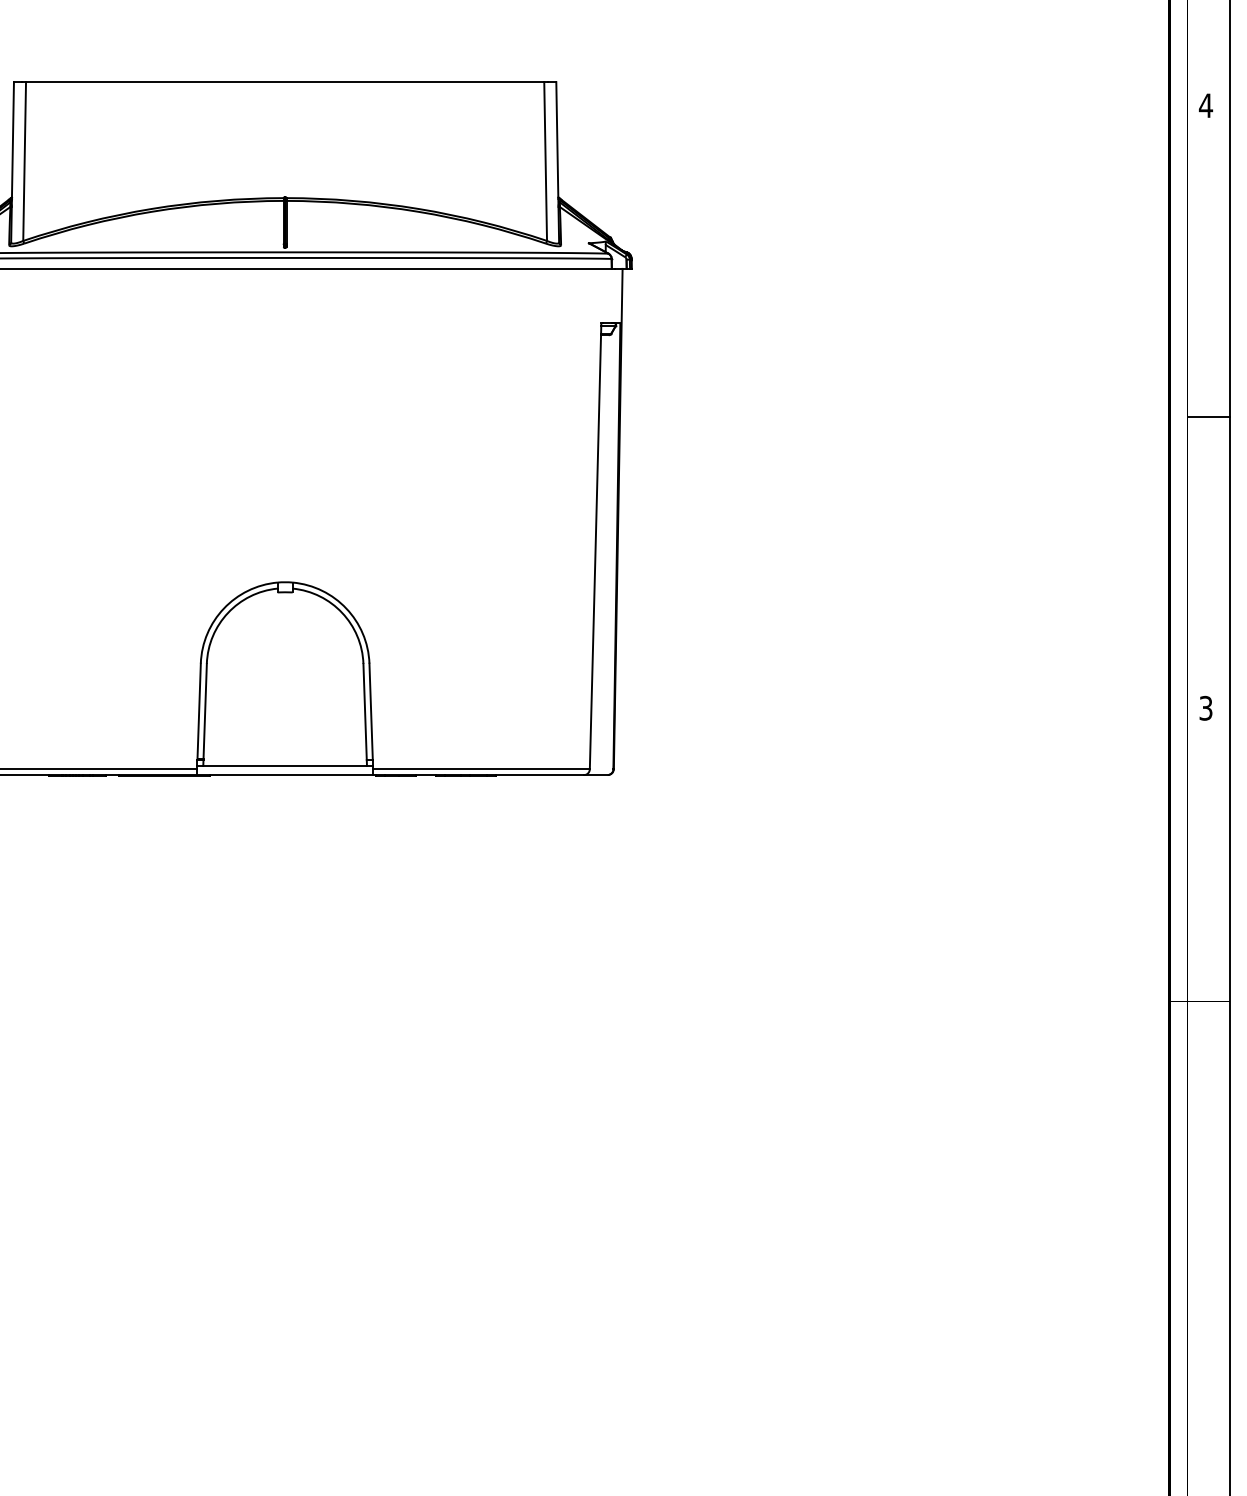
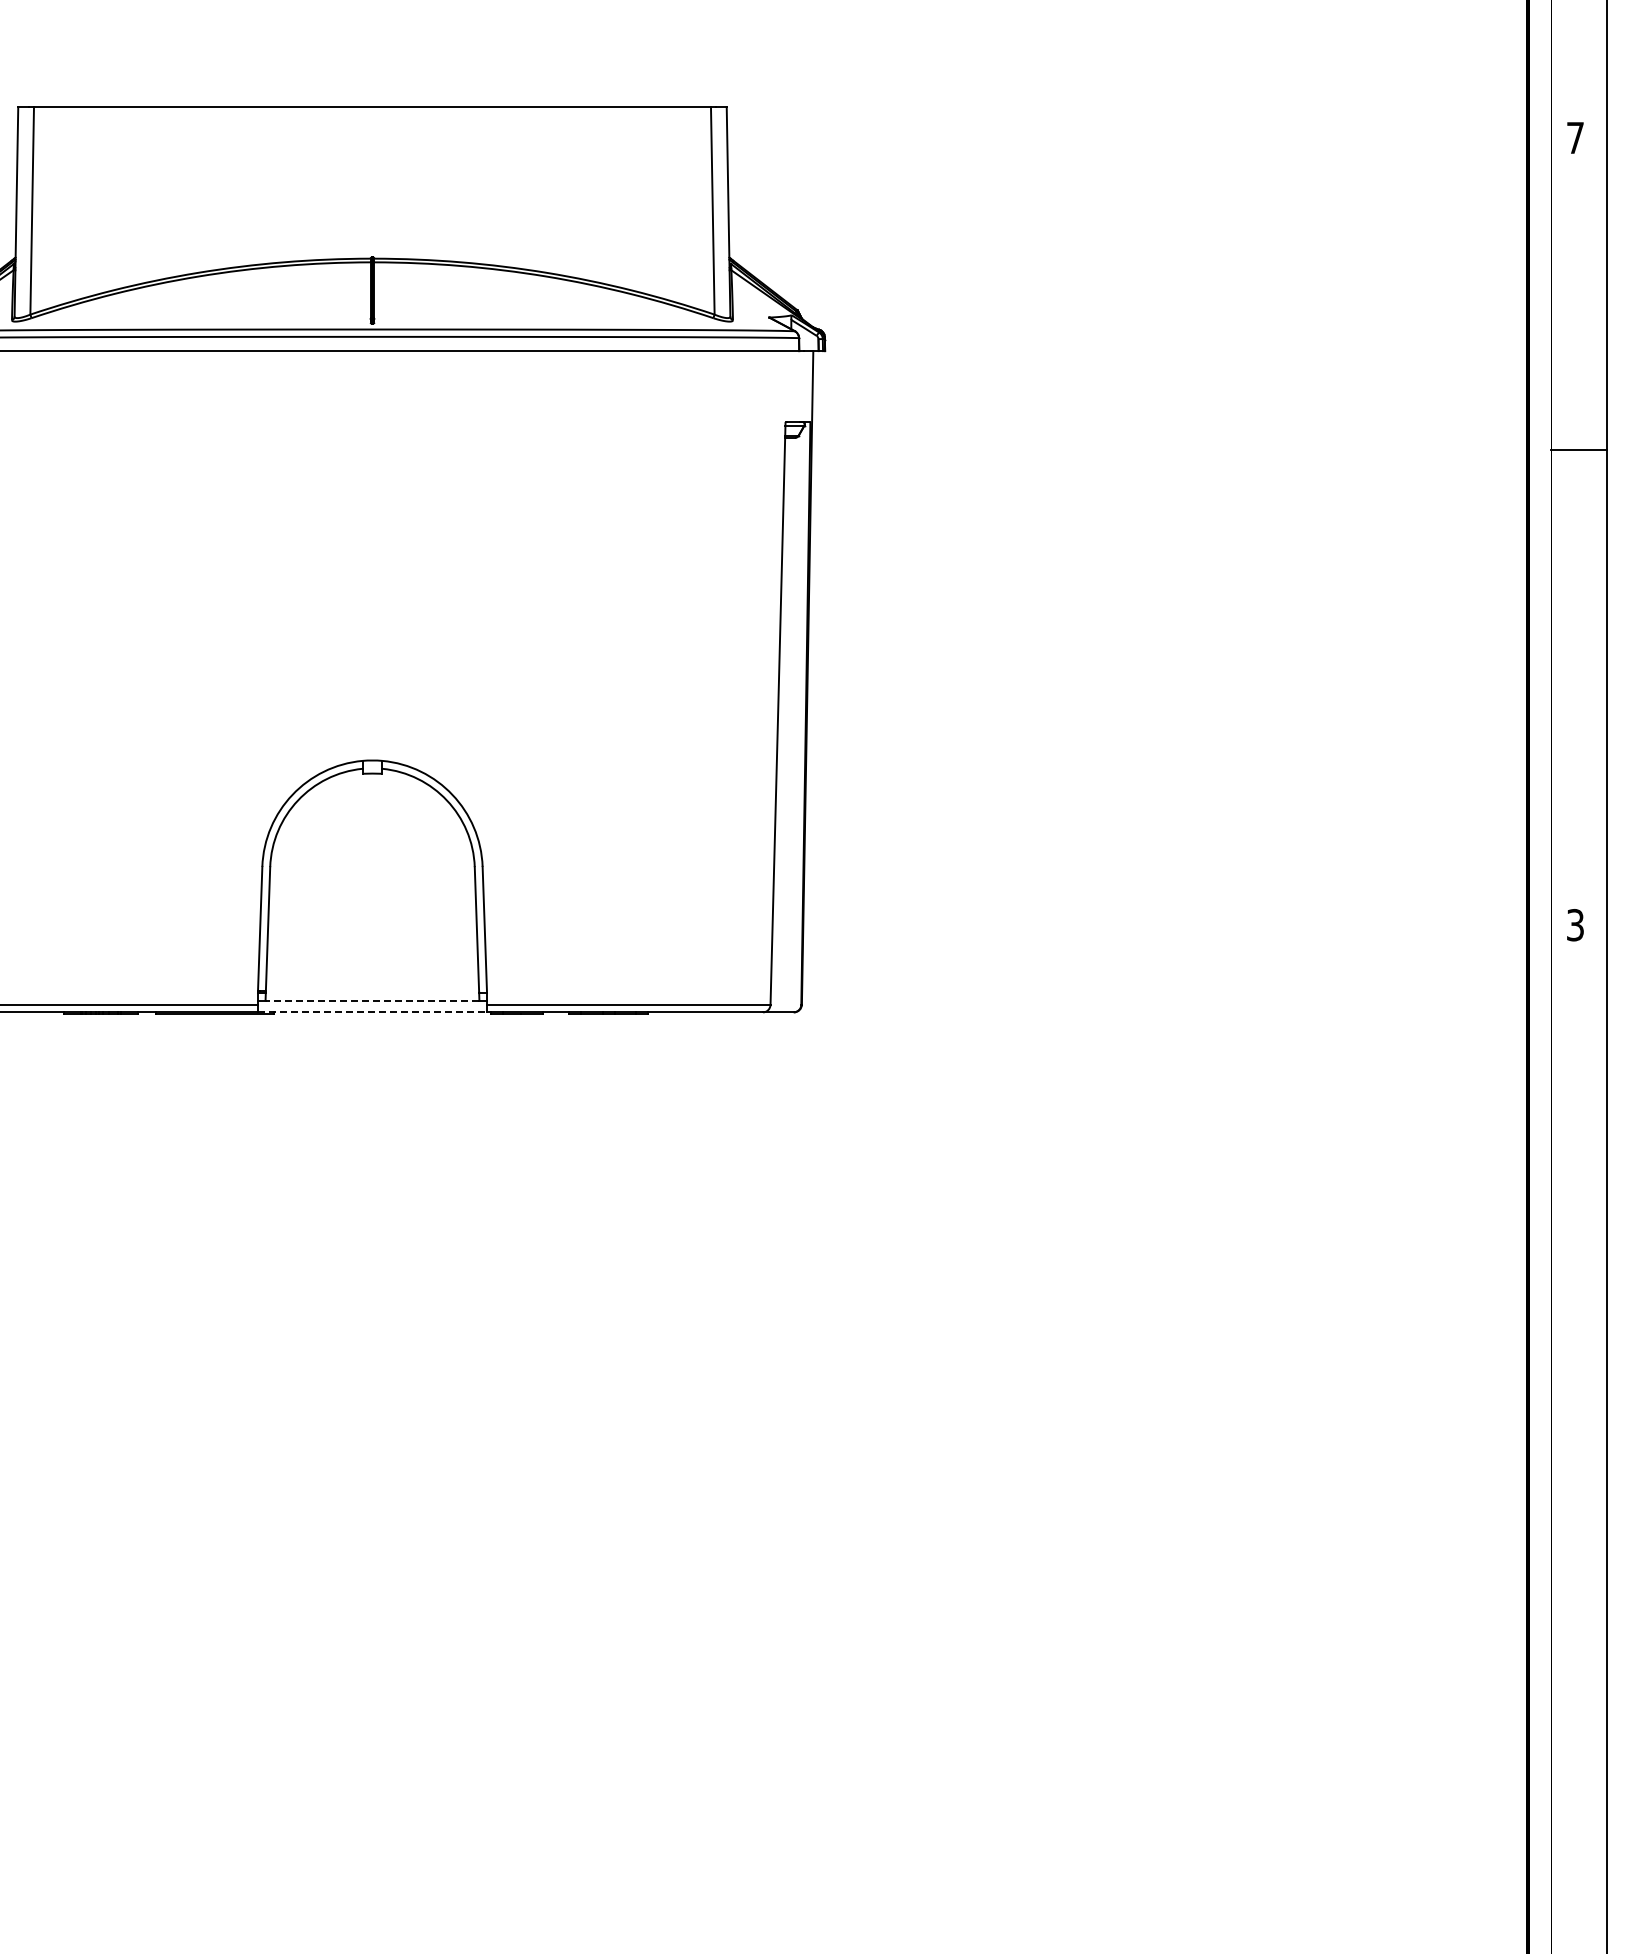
text: (1206, 105) -> (1575, 137), 4 -> 7
line: (1208, 416) -> (1578, 450), moved
line: (285, 765) -> (372, 1000), solid -> dashed
line: (285, 775) -> (372, 1012), solid -> dashed

